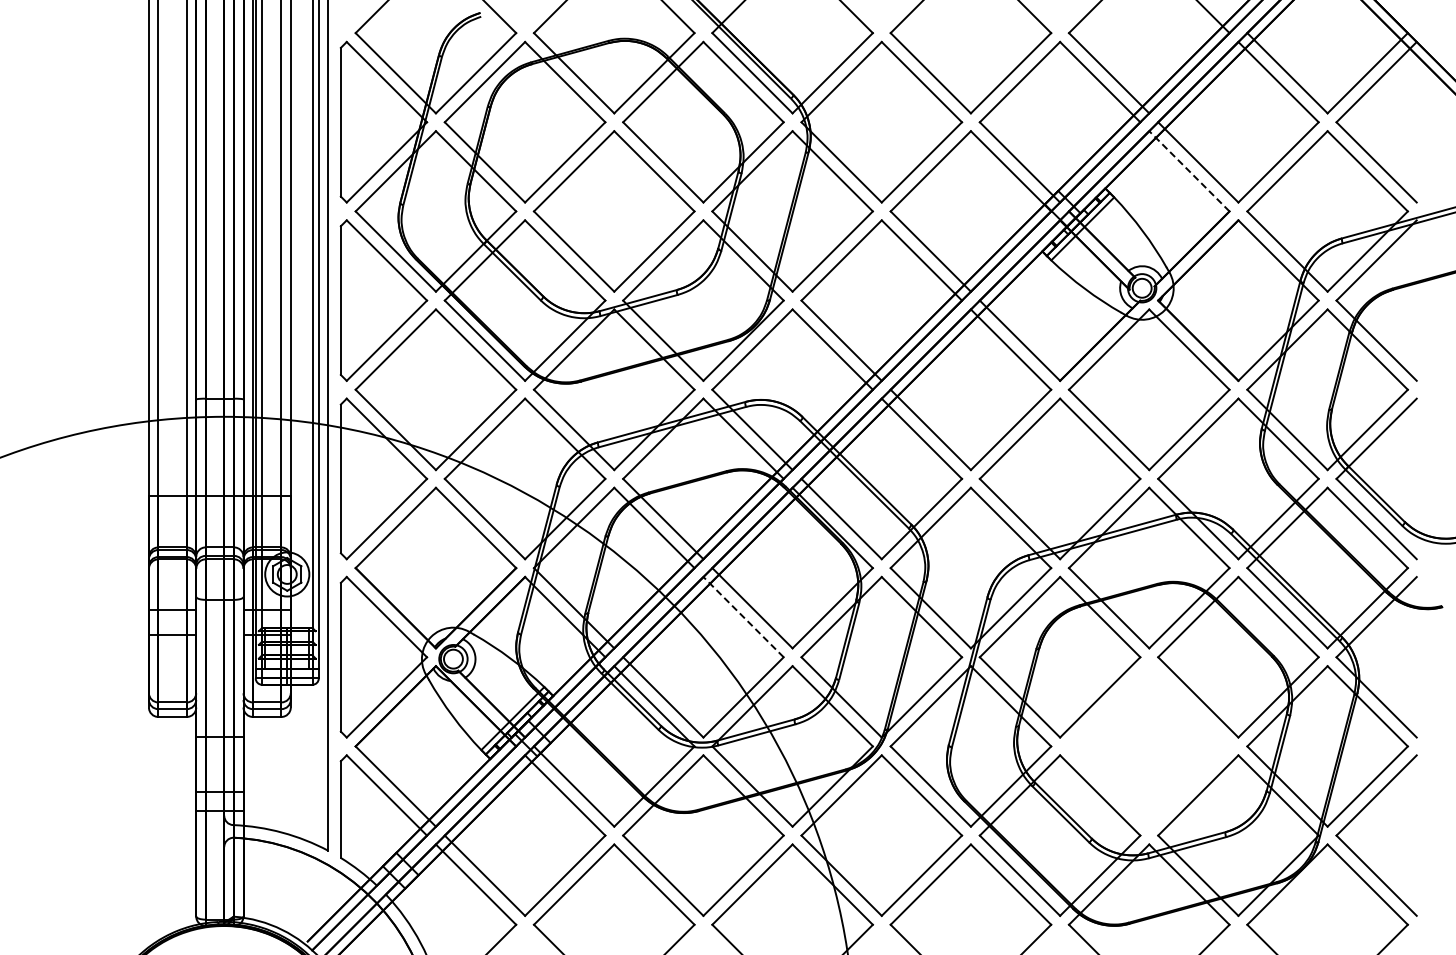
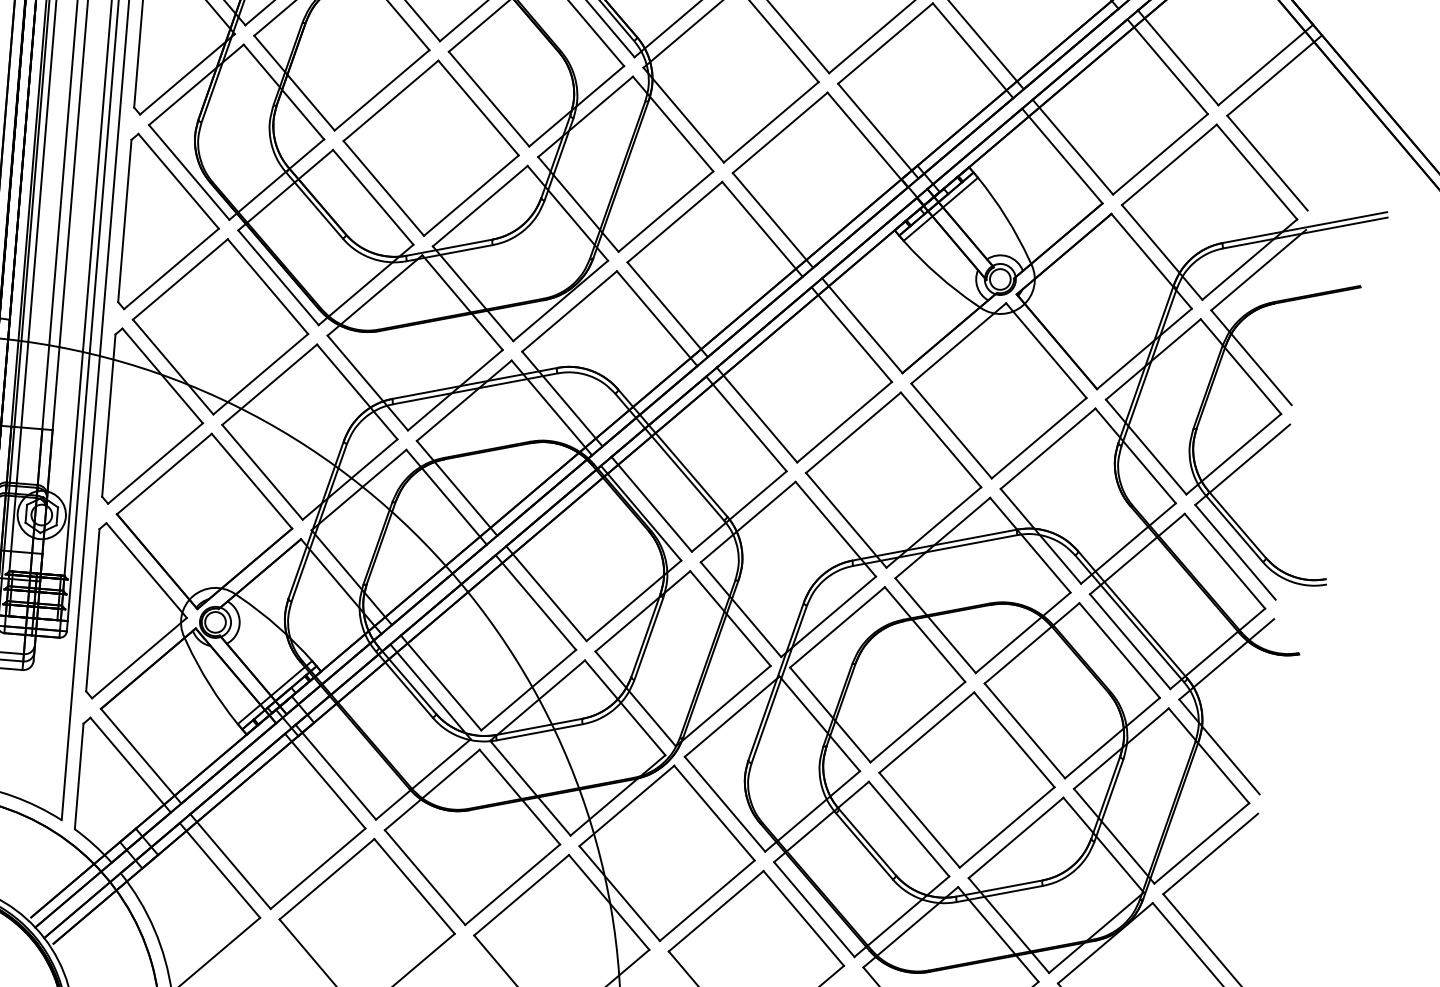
line: (1189, 171) -> (1062, 156), dashed -> solid
line: (743, 617) -> (535, 602), dashed -> solid
part: (1148, 746) -> (966, 780), added

